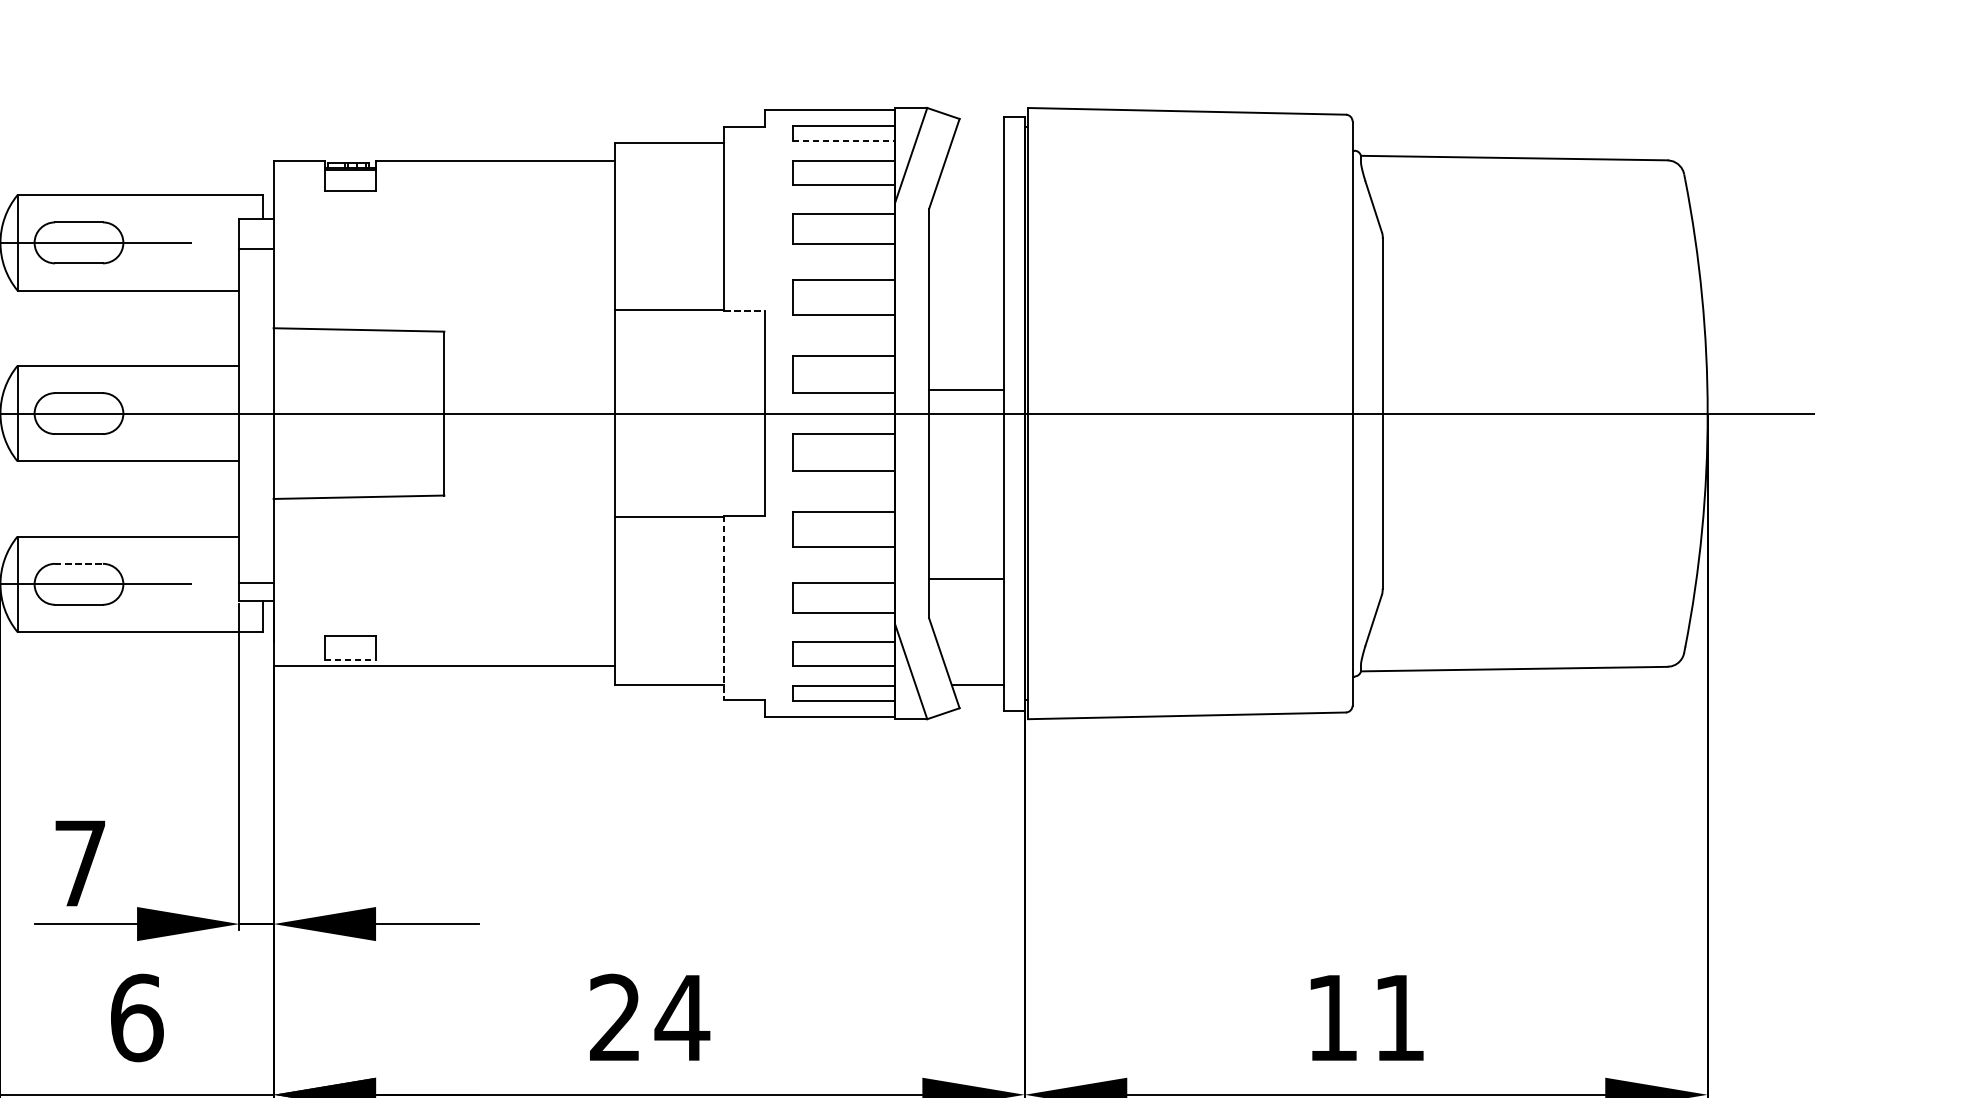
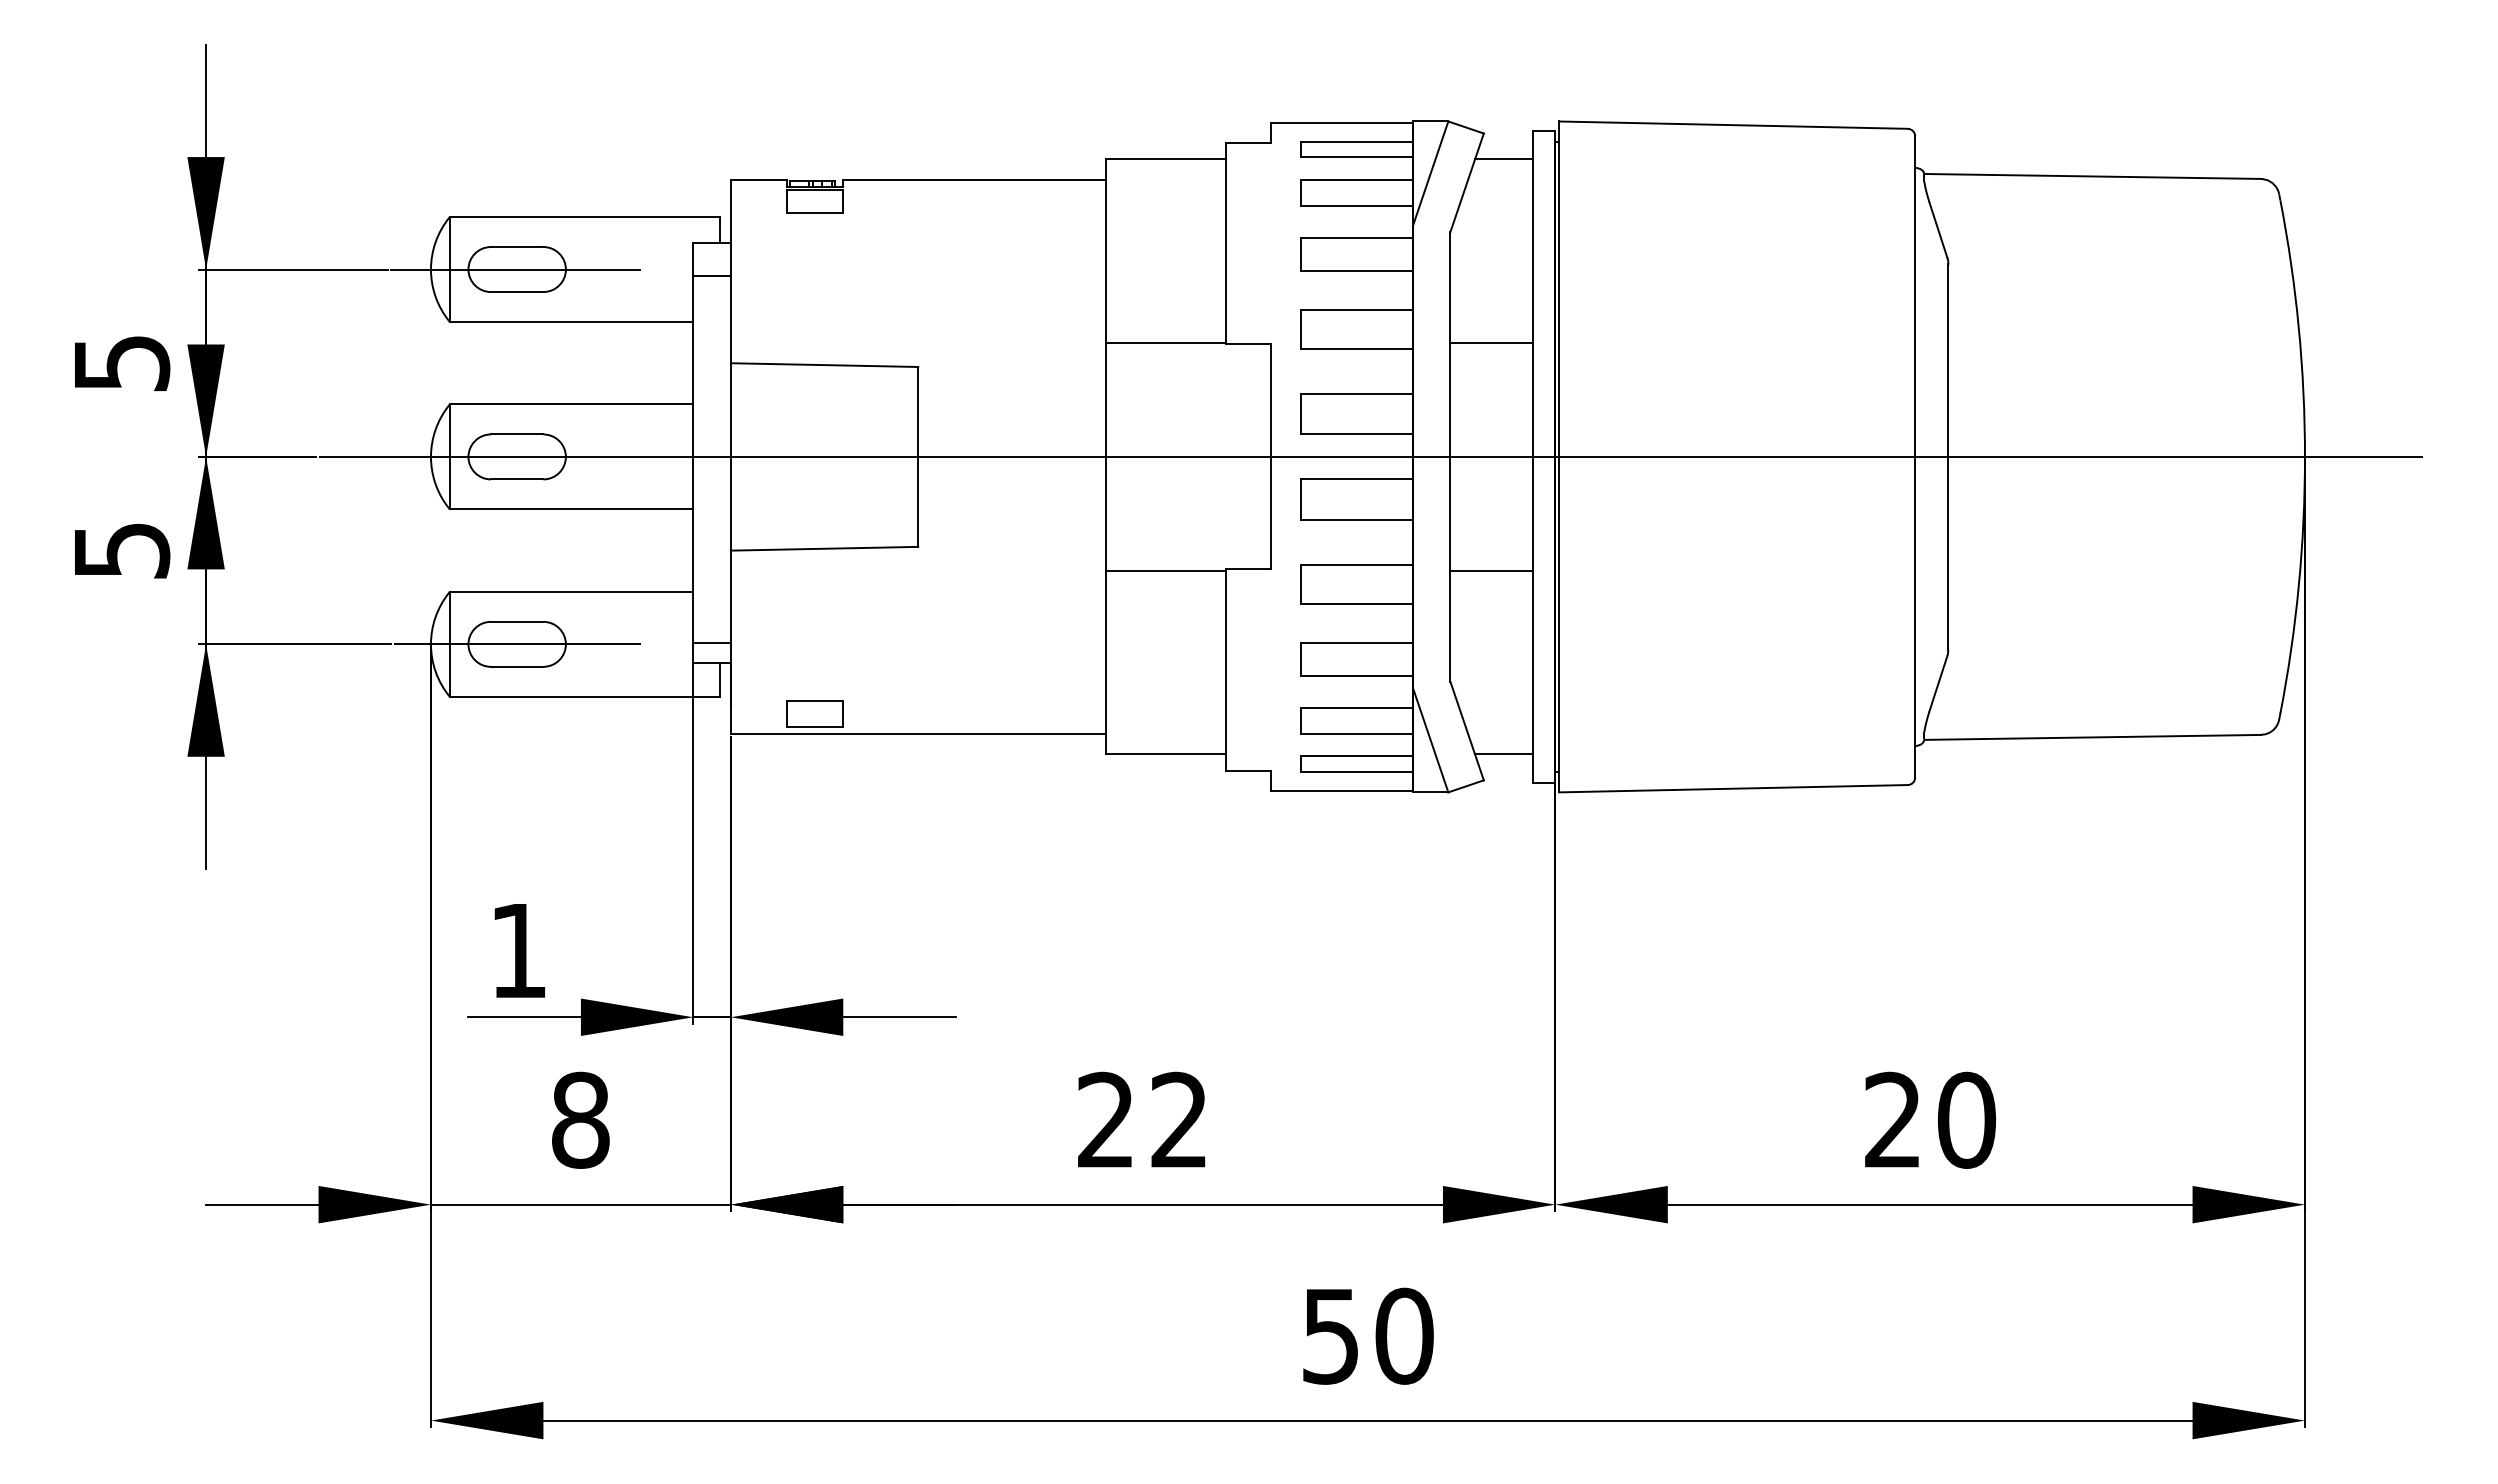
line: (844, 140) -> (1357, 157), dashed -> solid
line: (977, 142) -> (1503, 159), added
line: (745, 311) -> (1248, 344), dashed -> solid
line: (966, 390) -> (1491, 343), moved
line: (79, 563) -> (517, 621), dashed -> solid
line: (966, 579) -> (1491, 570), moved
line: (724, 608) -> (1225, 670), dashed -> solid
line: (350, 659) -> (815, 726), dashed -> solid
text: (80, 863) -> (518, 950), 7 -> 1
text: (137, 1017) -> (581, 1119), 6 -> 8
text: (682, 1017) -> (1179, 1119), 24 -> 22
text: (1366, 1017) -> (1930, 1119), 11 -> 20

